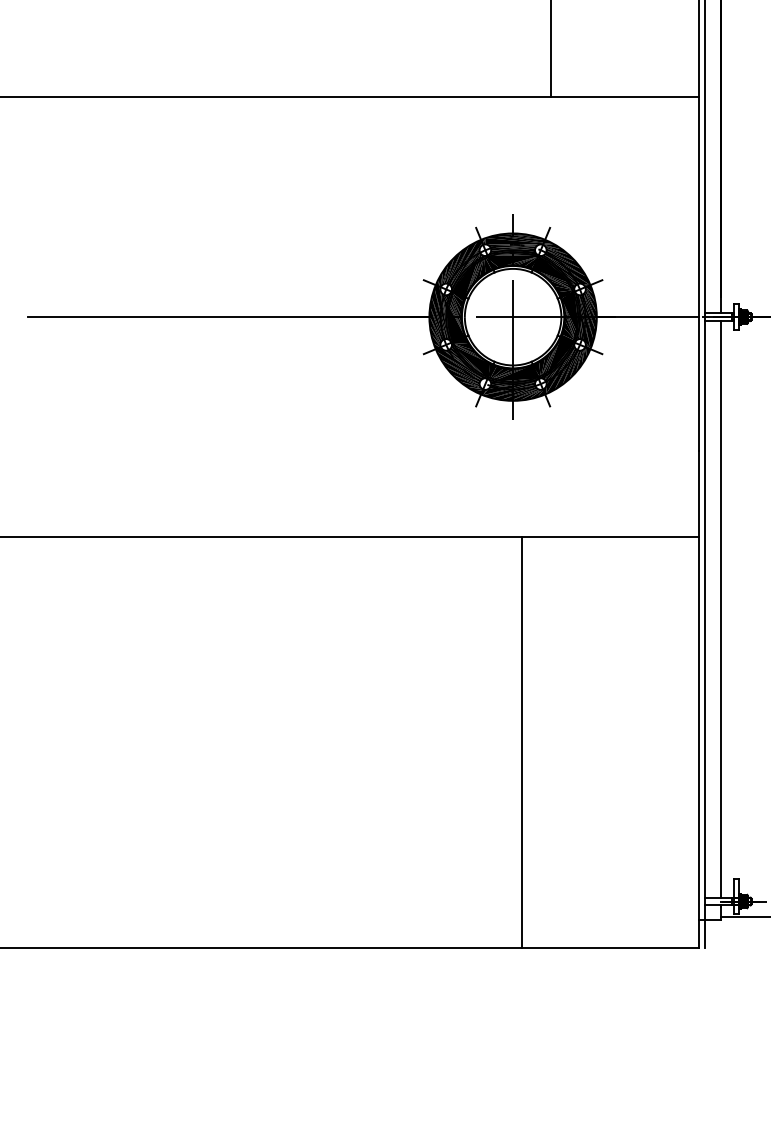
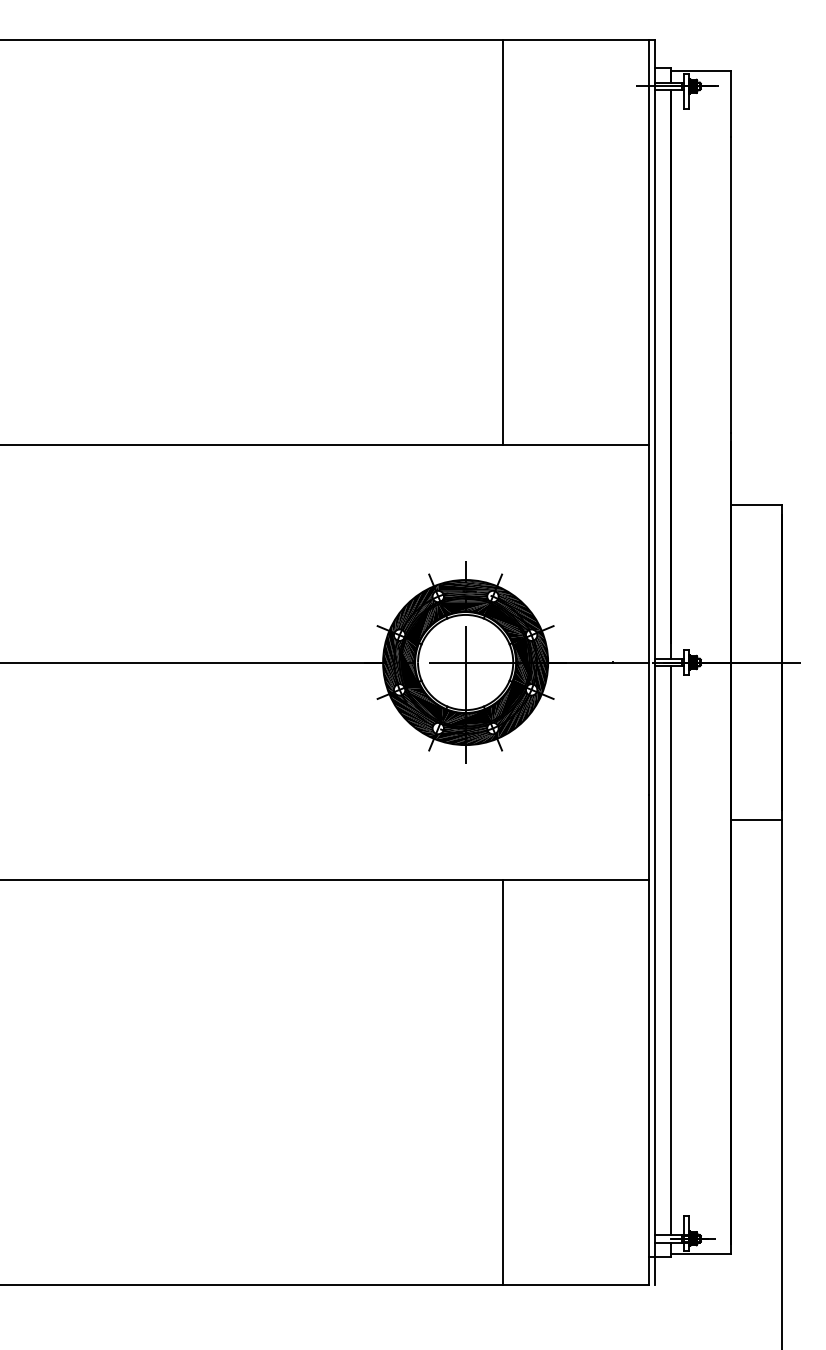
line: (522, 742) -> (502, 1081), moved

